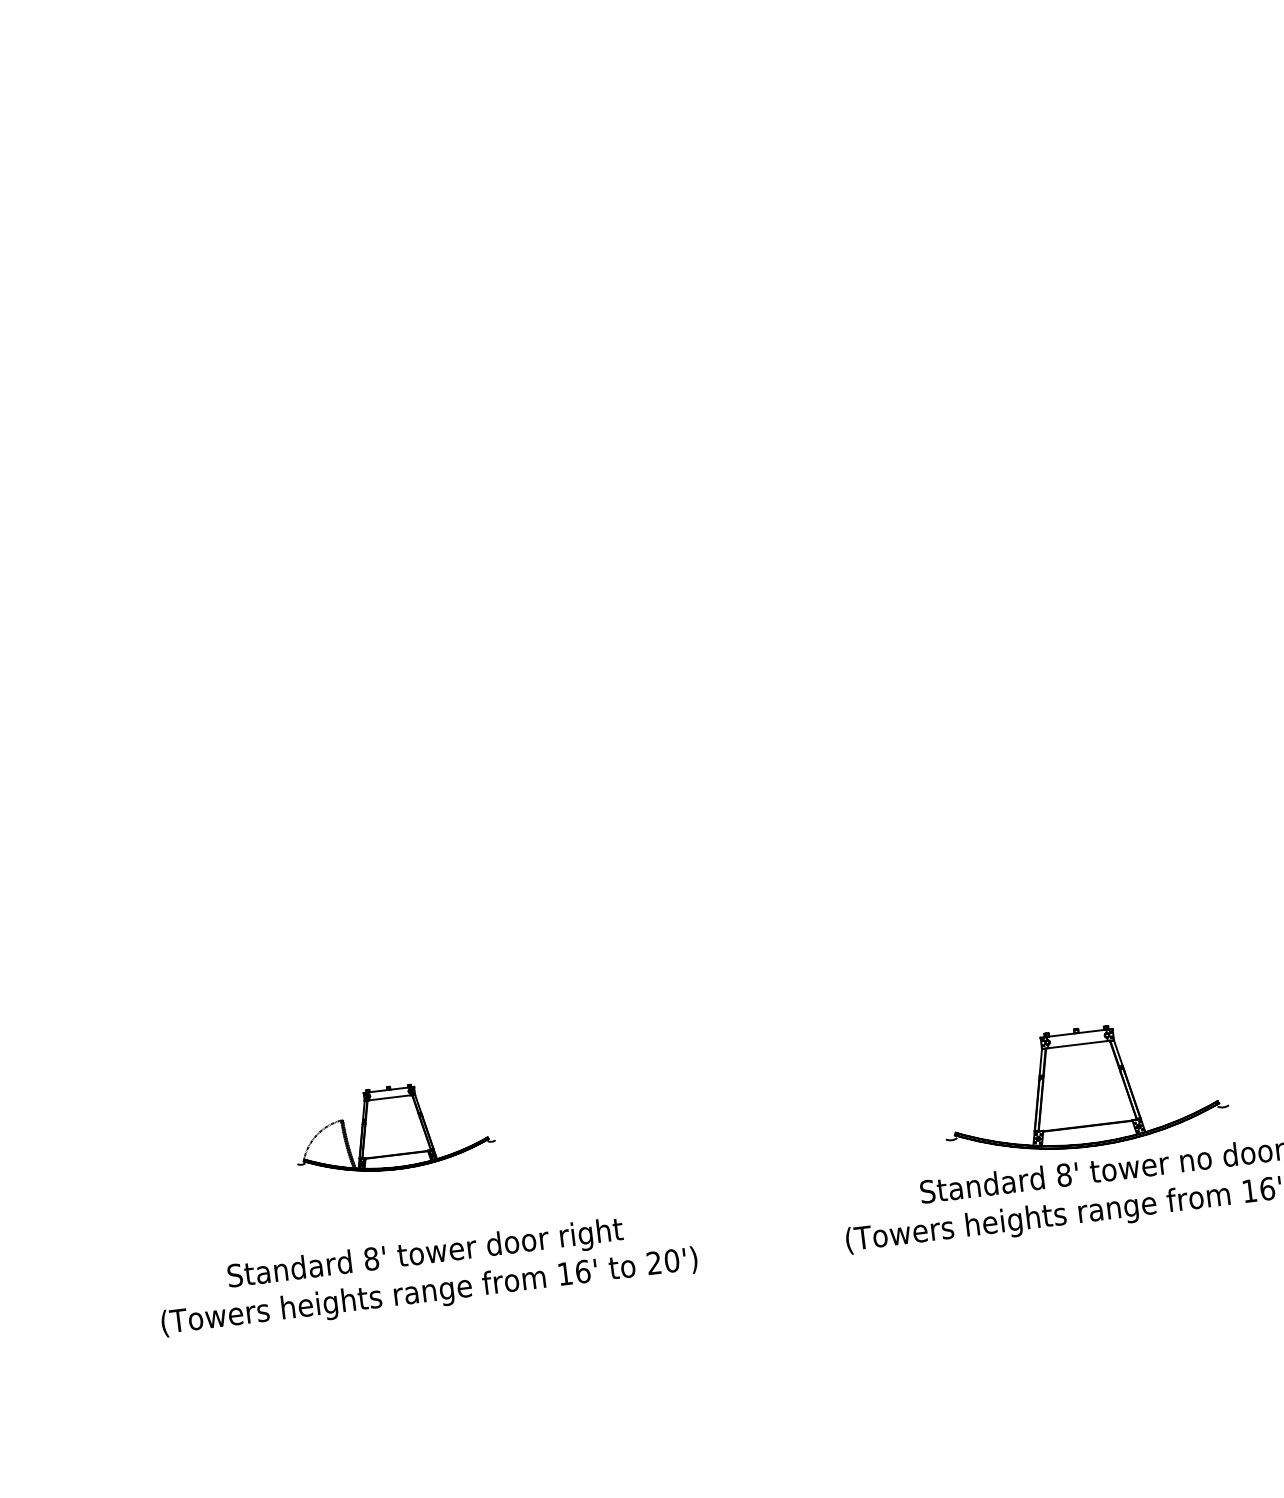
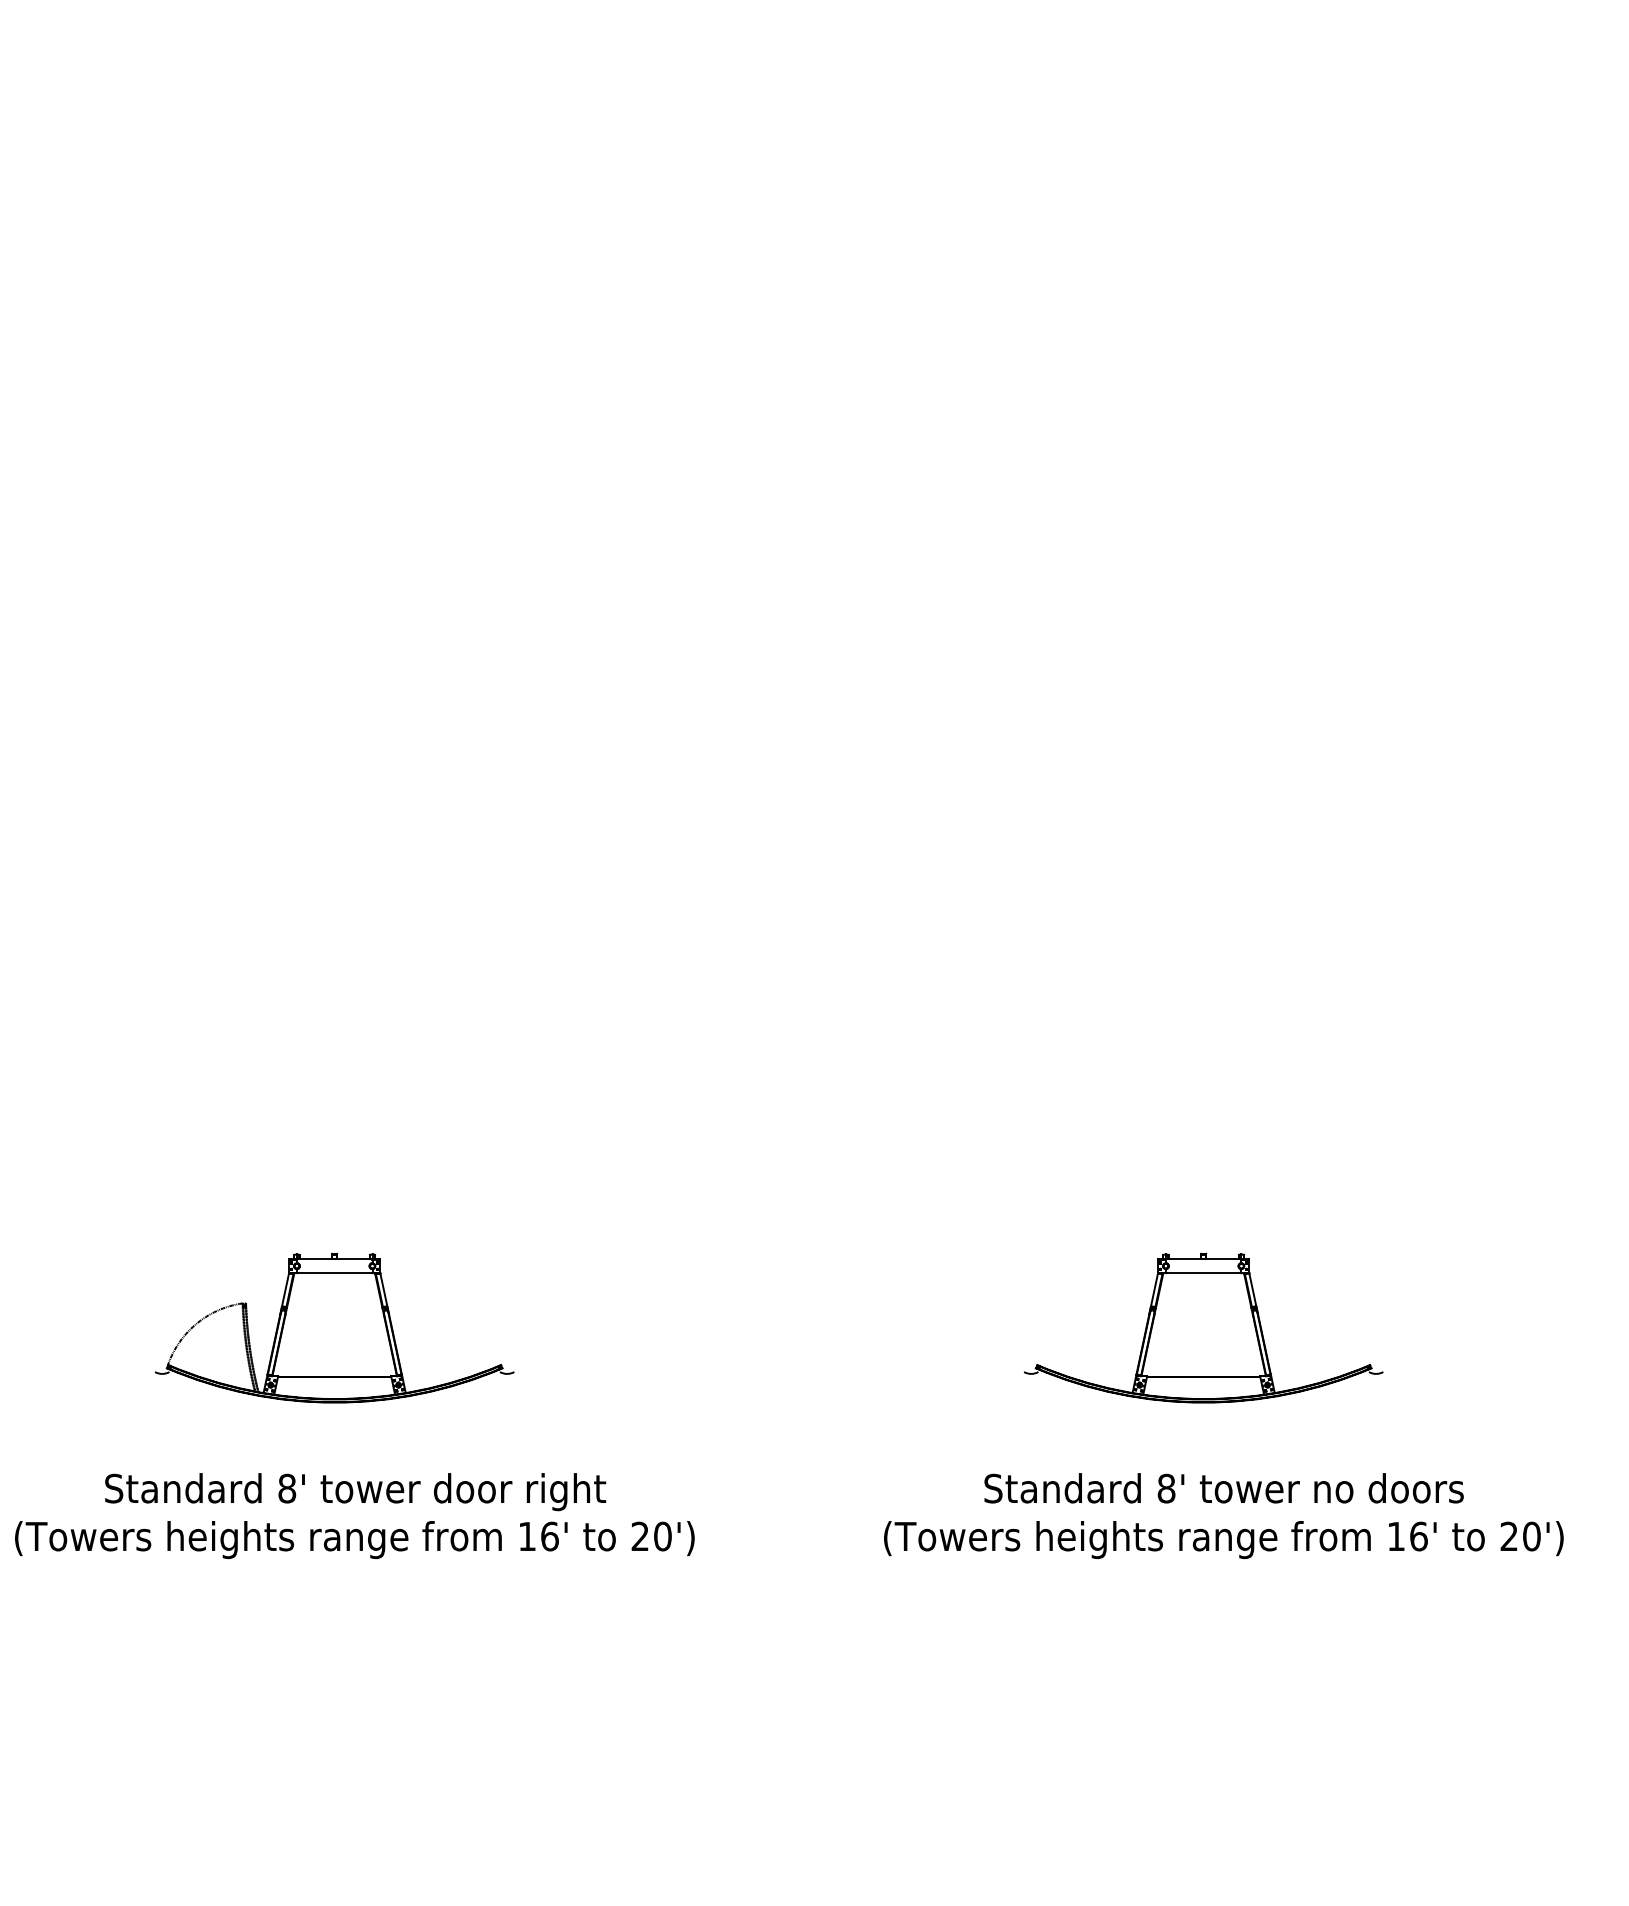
part: (1083, 1087) -> (1203, 1327), moved
part: (393, 1127) -> (334, 1327), size x1.43

